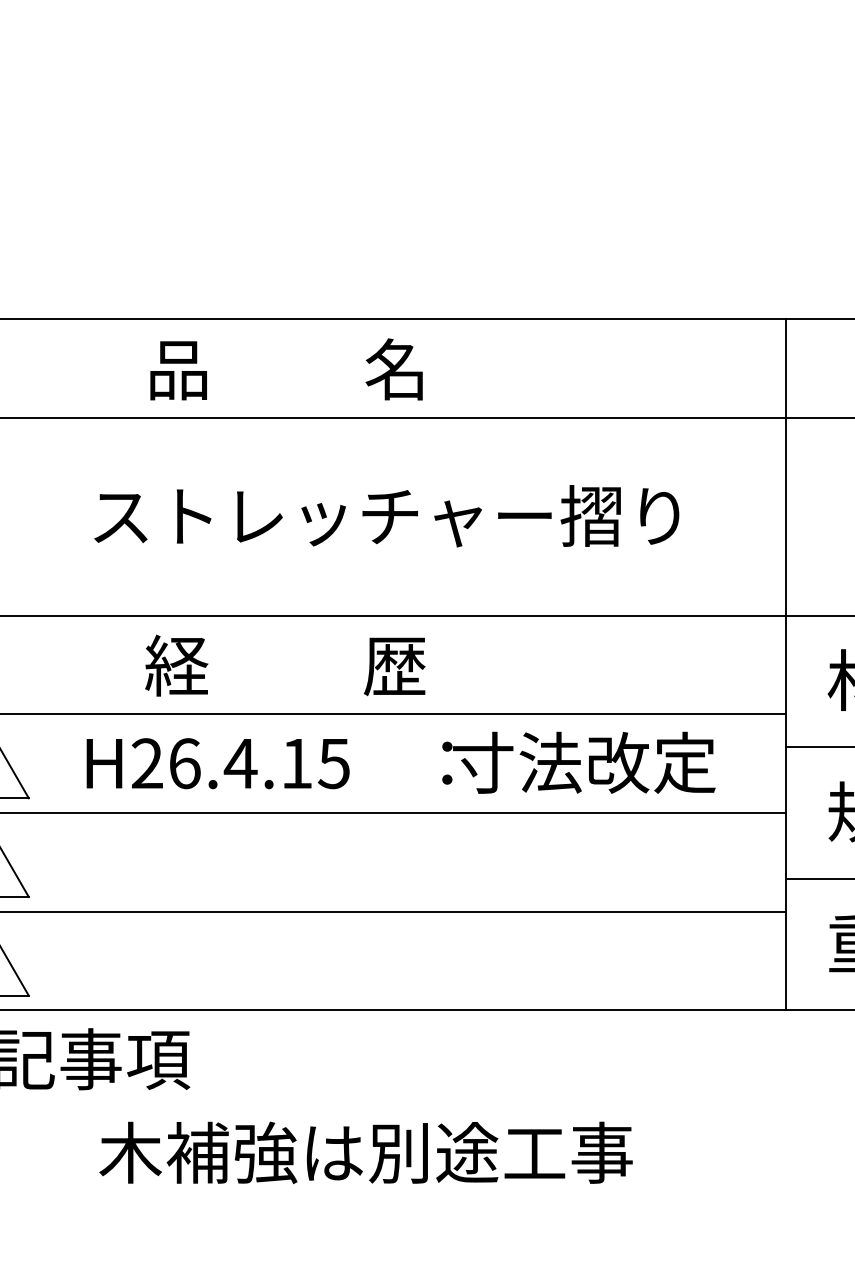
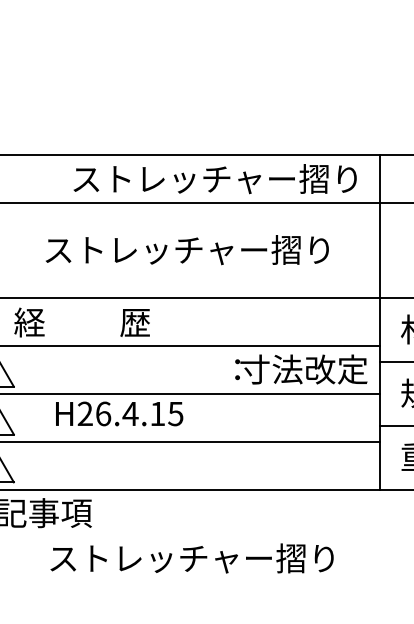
text: (442, 370) -> (214, 179), 品          名 -> ストレッチャー摺り
text: (284, 665) -> (81, 322), moved
text: (217, 762) -> (119, 413), moved
text: (579, 762) -> (301, 369), moved
text: (393, 1152) -> (190, 558), 木補強は別途工事 -> ストレッチャー摺り

